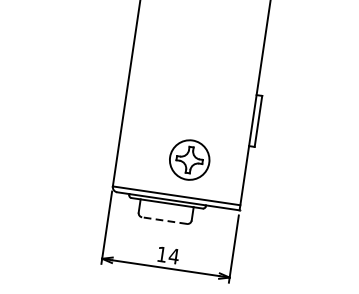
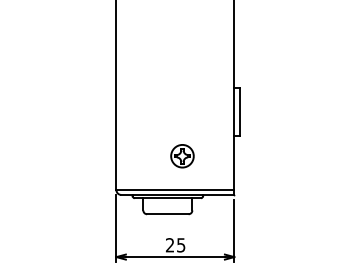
part: (189, 160) -> (182, 156), size x0.62
line: (164, 220) -> (167, 214), dashed -> solid
text: (167, 255) -> (175, 245), 14 -> 25

